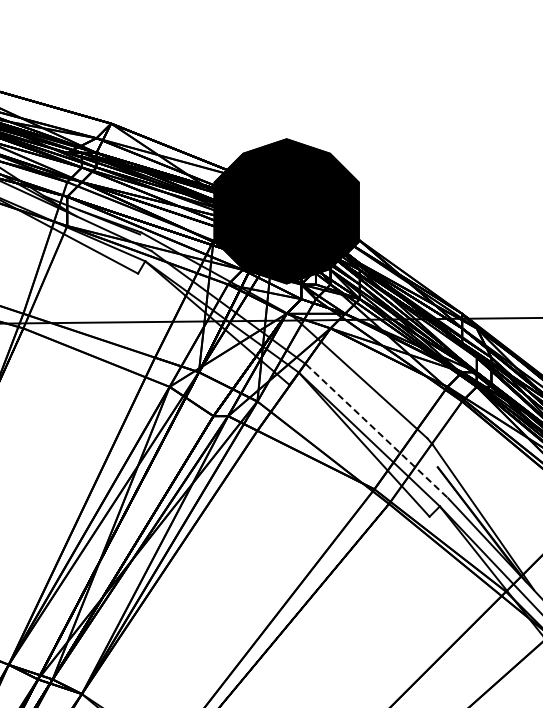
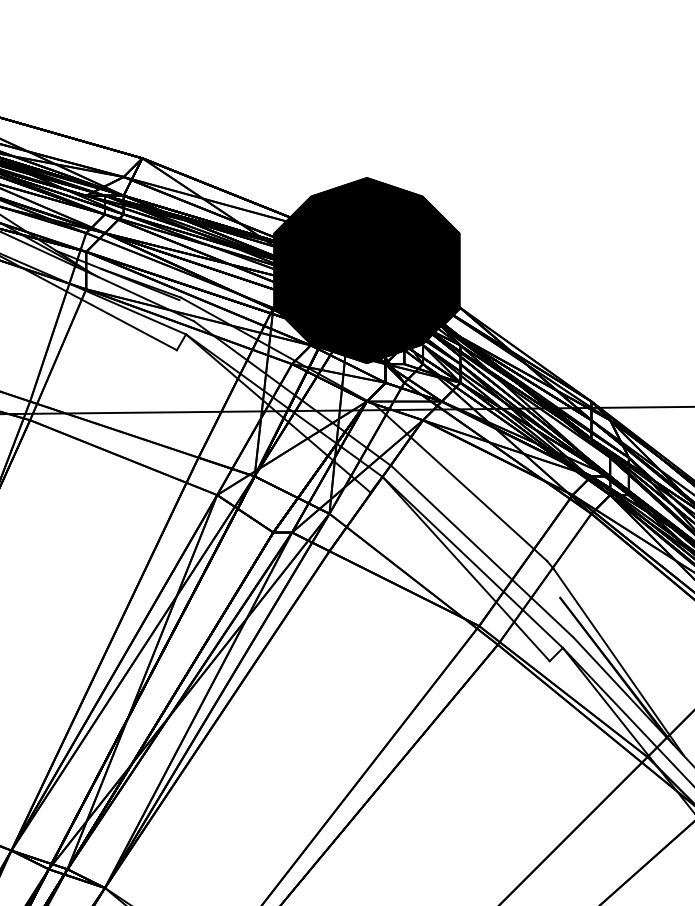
line: (377, 431) -> (483, 552), dashed -> solid

